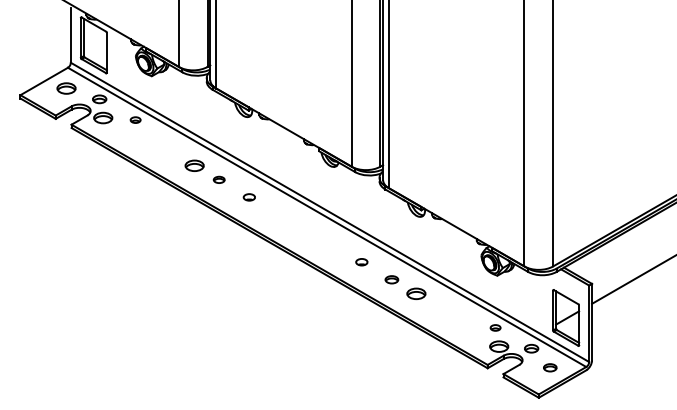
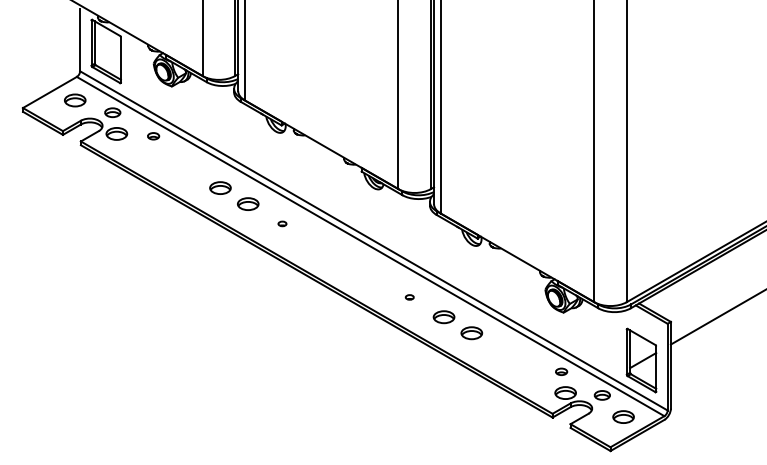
part: (219, 179) -> (248, 203), size x1.67
part: (249, 197) -> (282, 223), size x0.62
part: (361, 262) -> (409, 297), size x0.62
part: (391, 279) -> (443, 317), size x1.43
part: (550, 367) -> (623, 416), size x1.43

